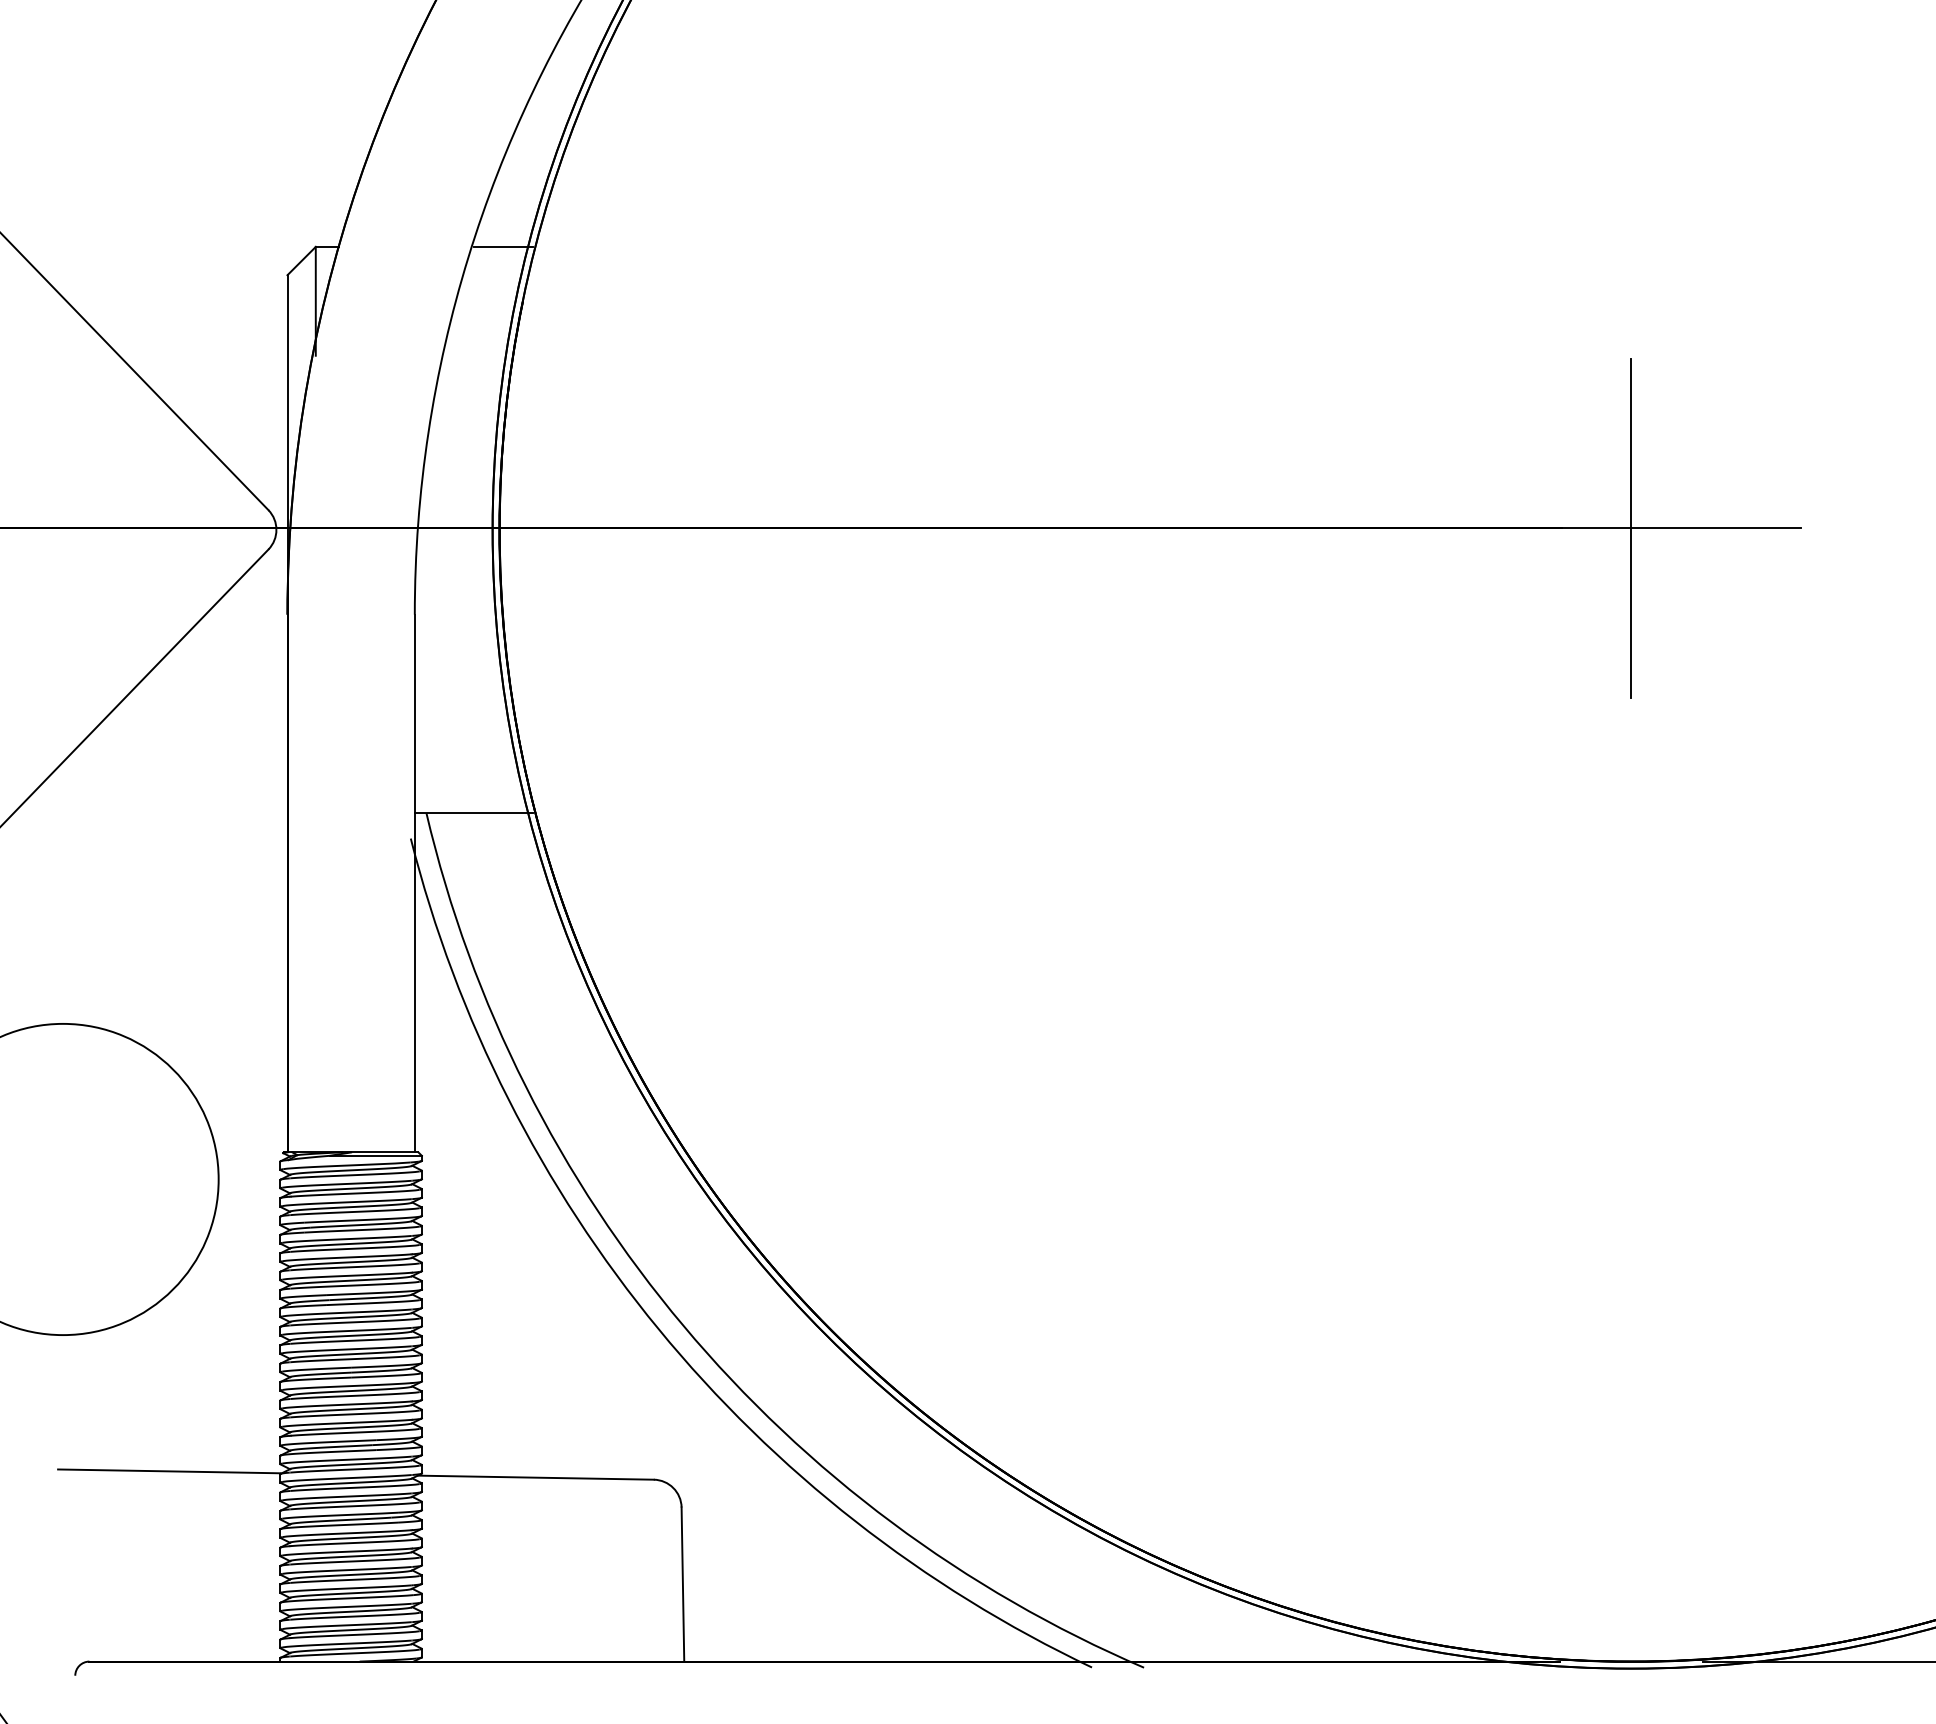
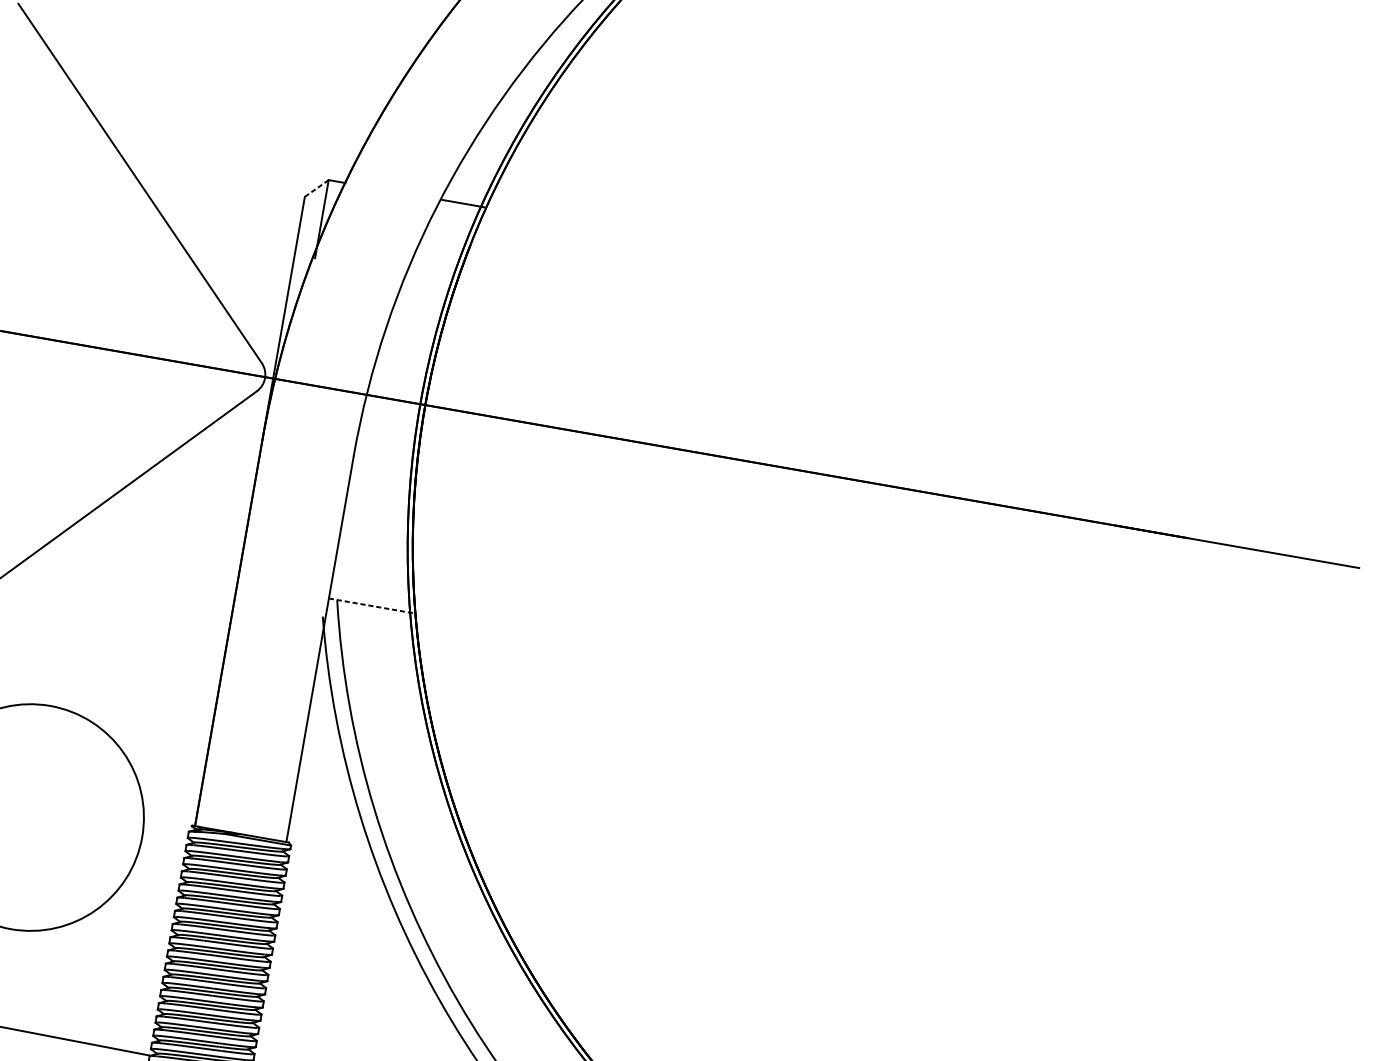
line: (301, 260) -> (316, 188), solid -> dashed
line: (1631, 528) -> (1237, 546), removed
line: (474, 812) -> (371, 605), solid -> dashed

